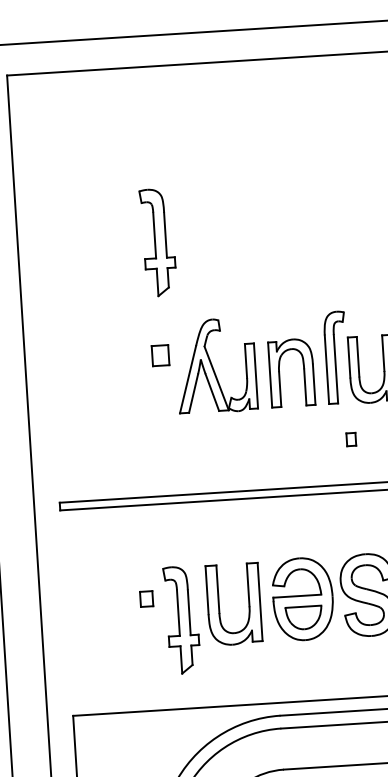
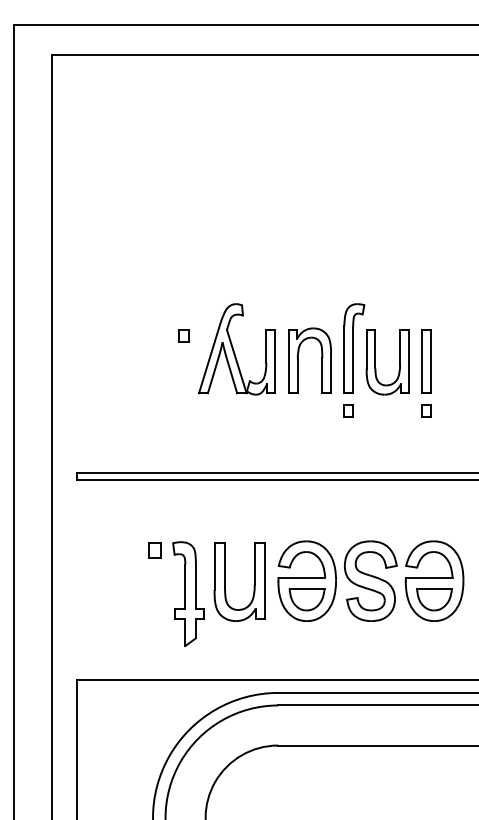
part: (158, 243) -> (188, 226), removed
part: (160, 355) -> (183, 335), size x0.62
part: (350, 438) -> (348, 410), moved
part: (145, 599) -> (154, 550), moved

